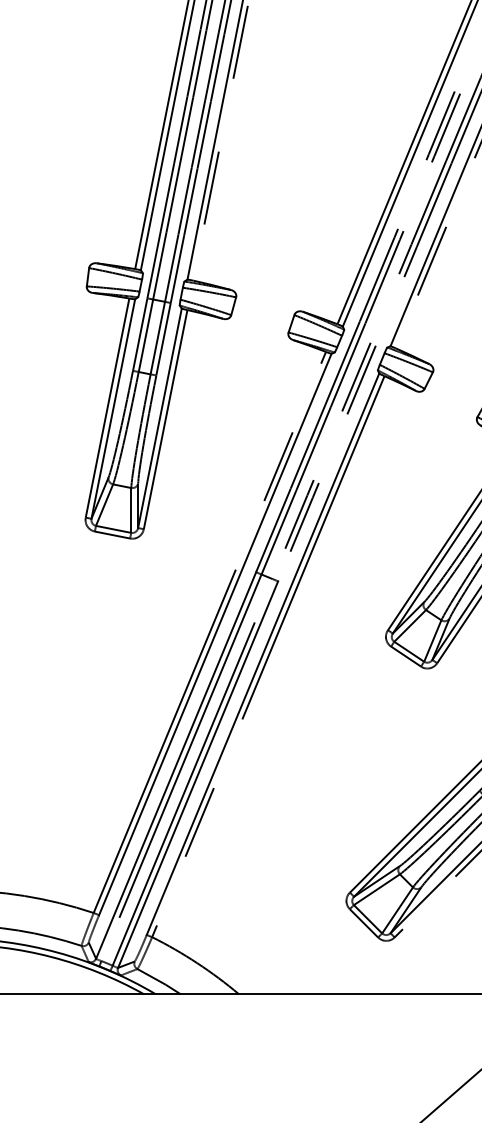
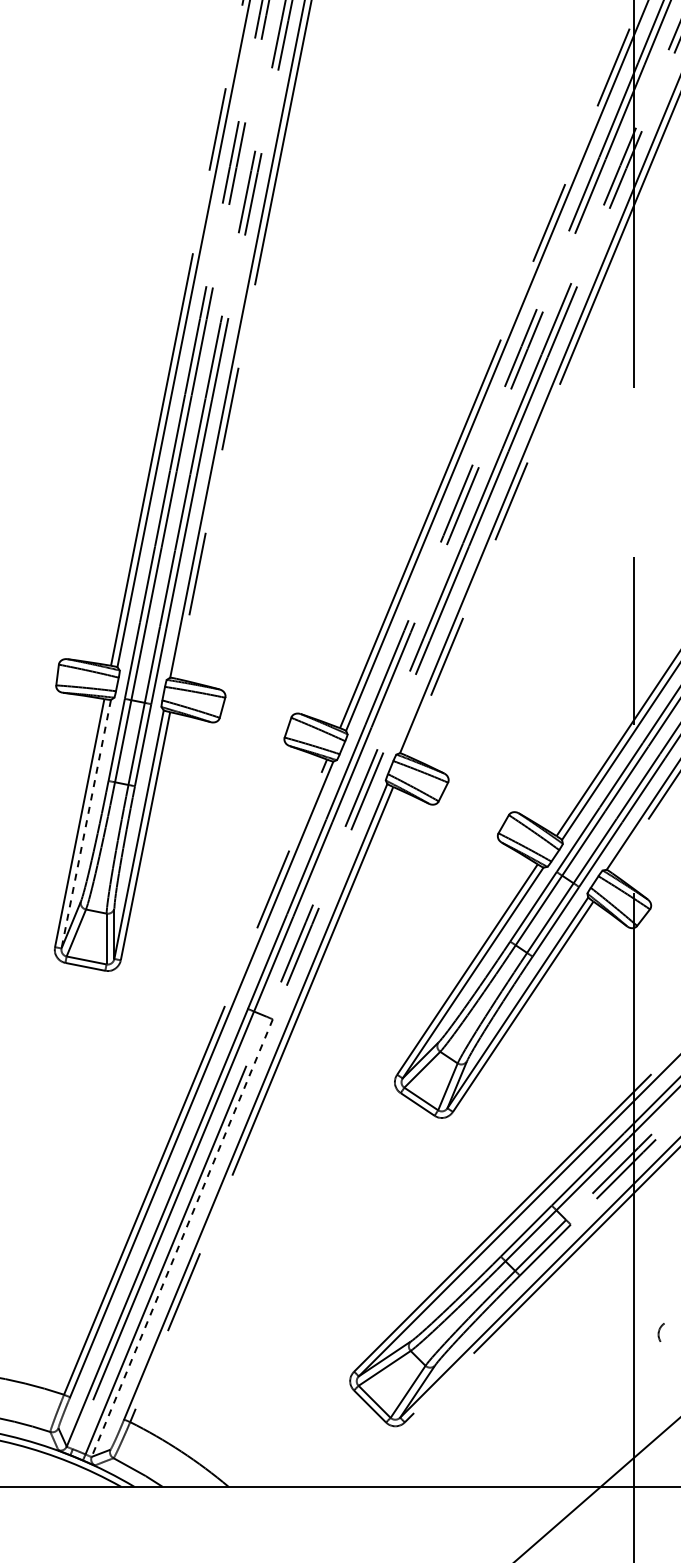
line: (113, 409) -> (86, 824), solid -> dashed
line: (198, 774) -> (182, 1238), solid -> dashed

